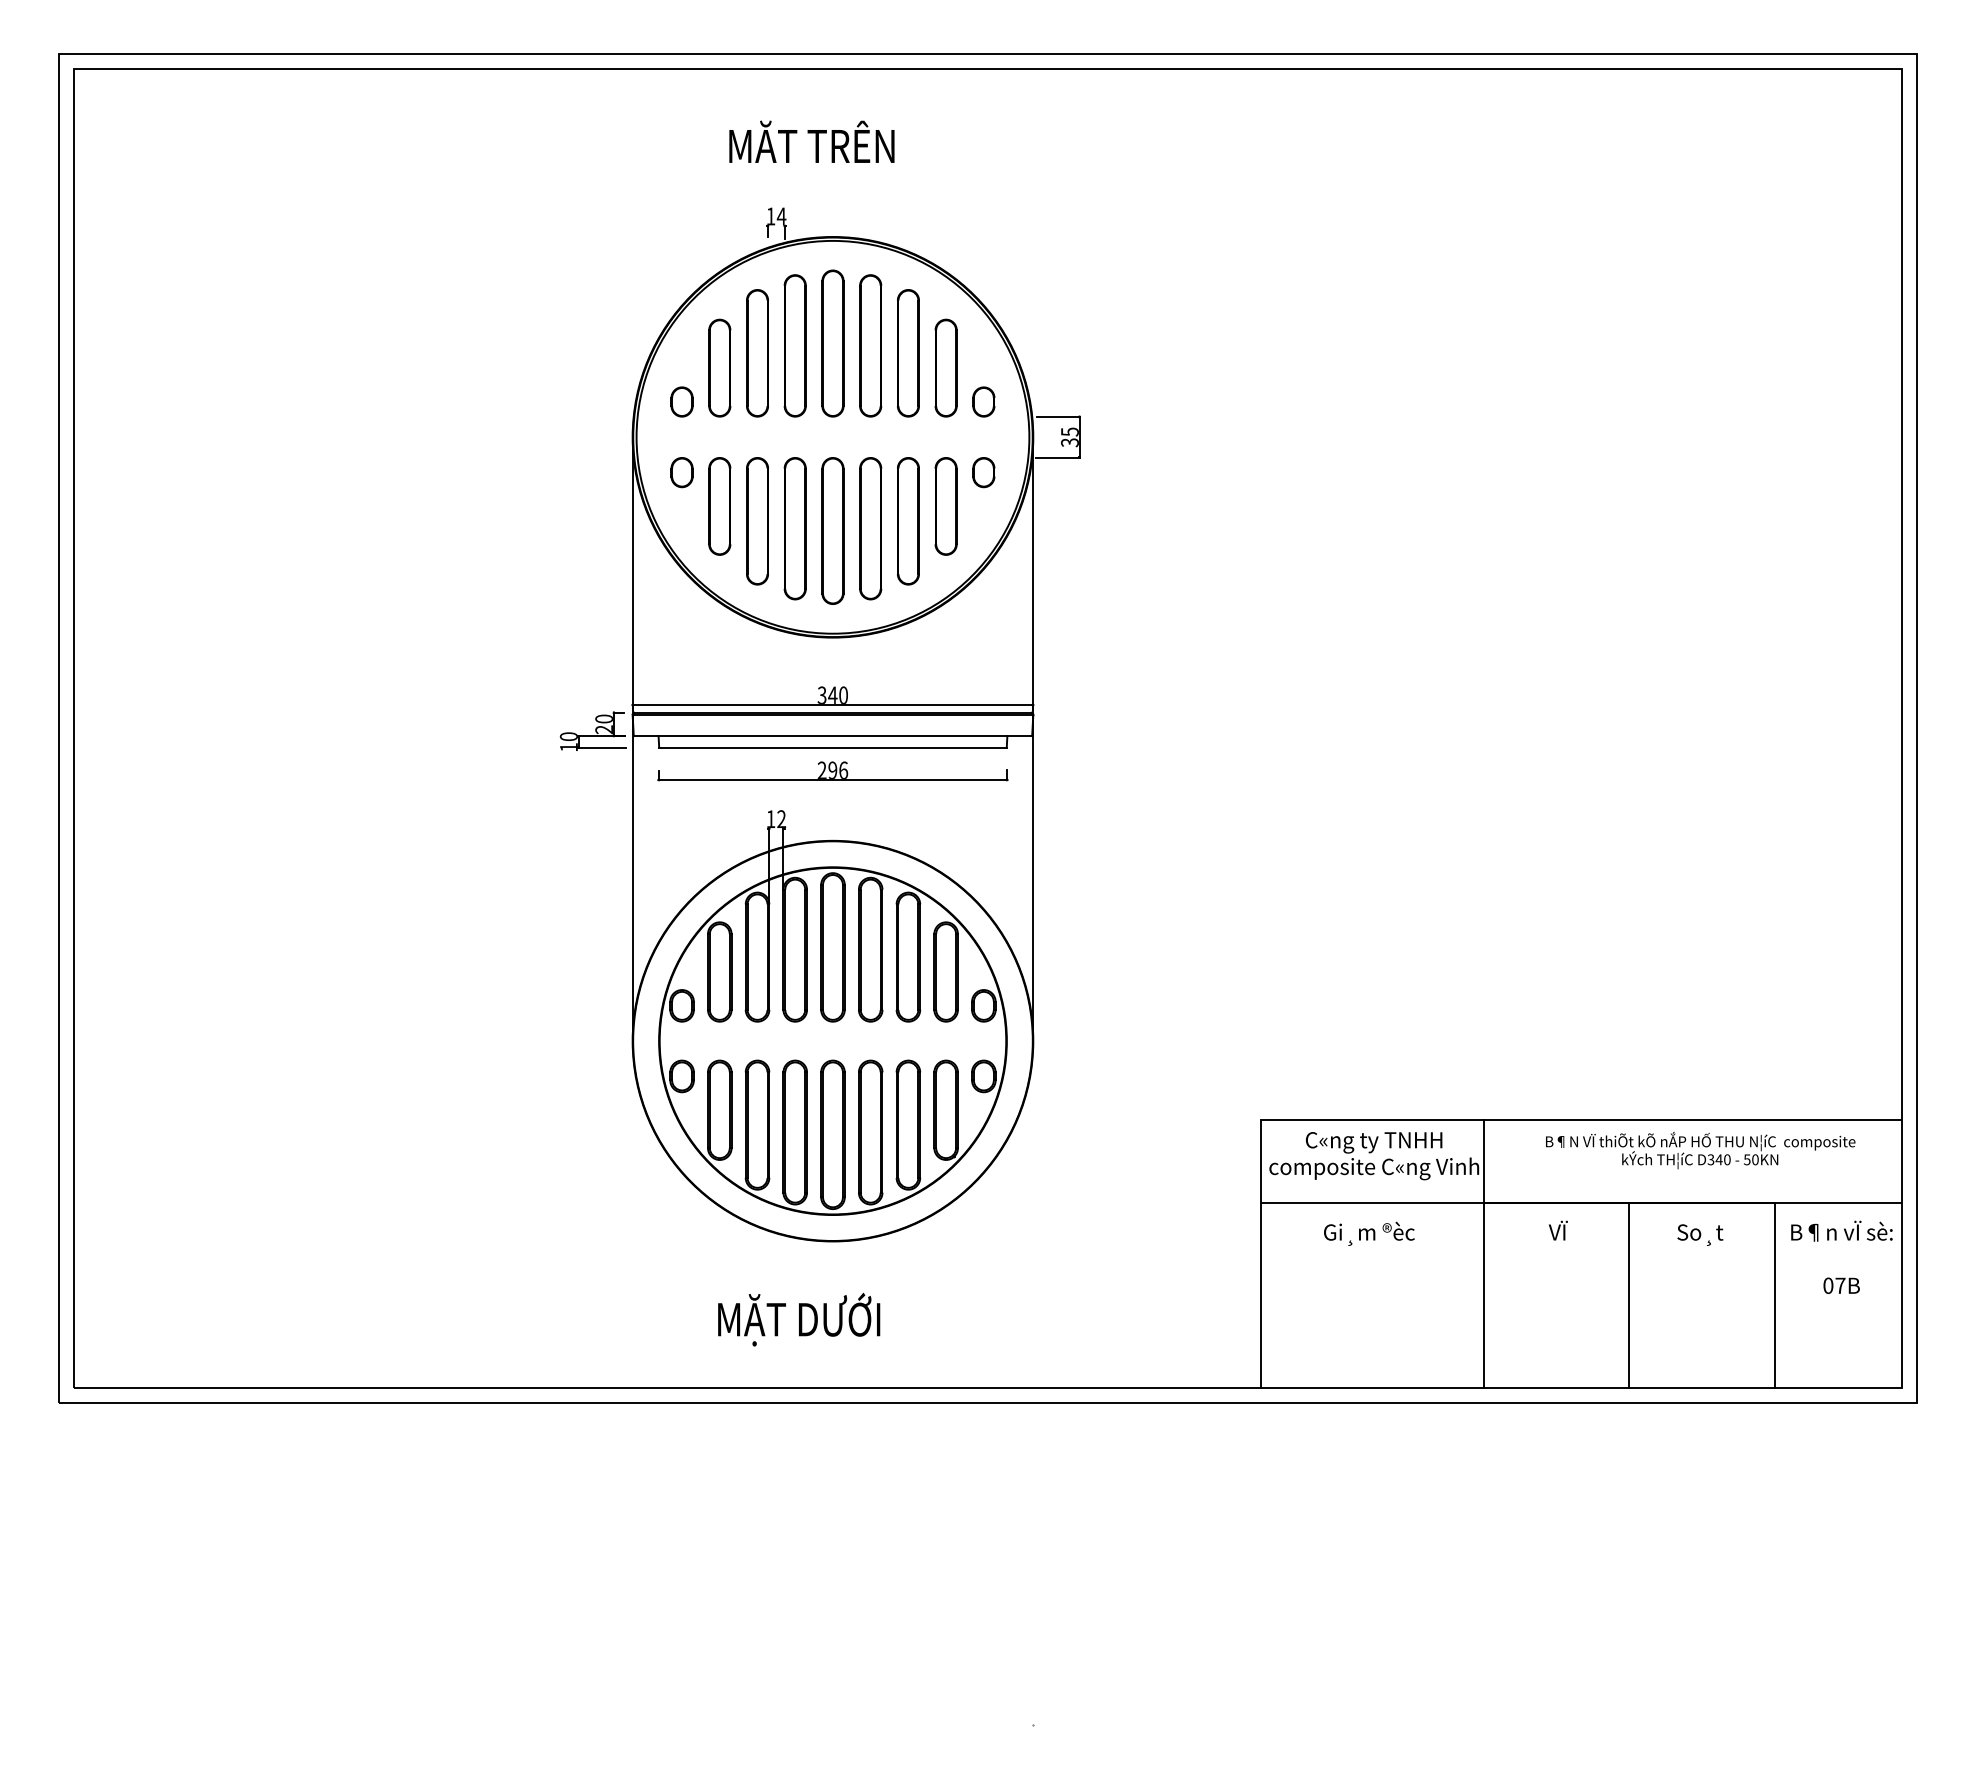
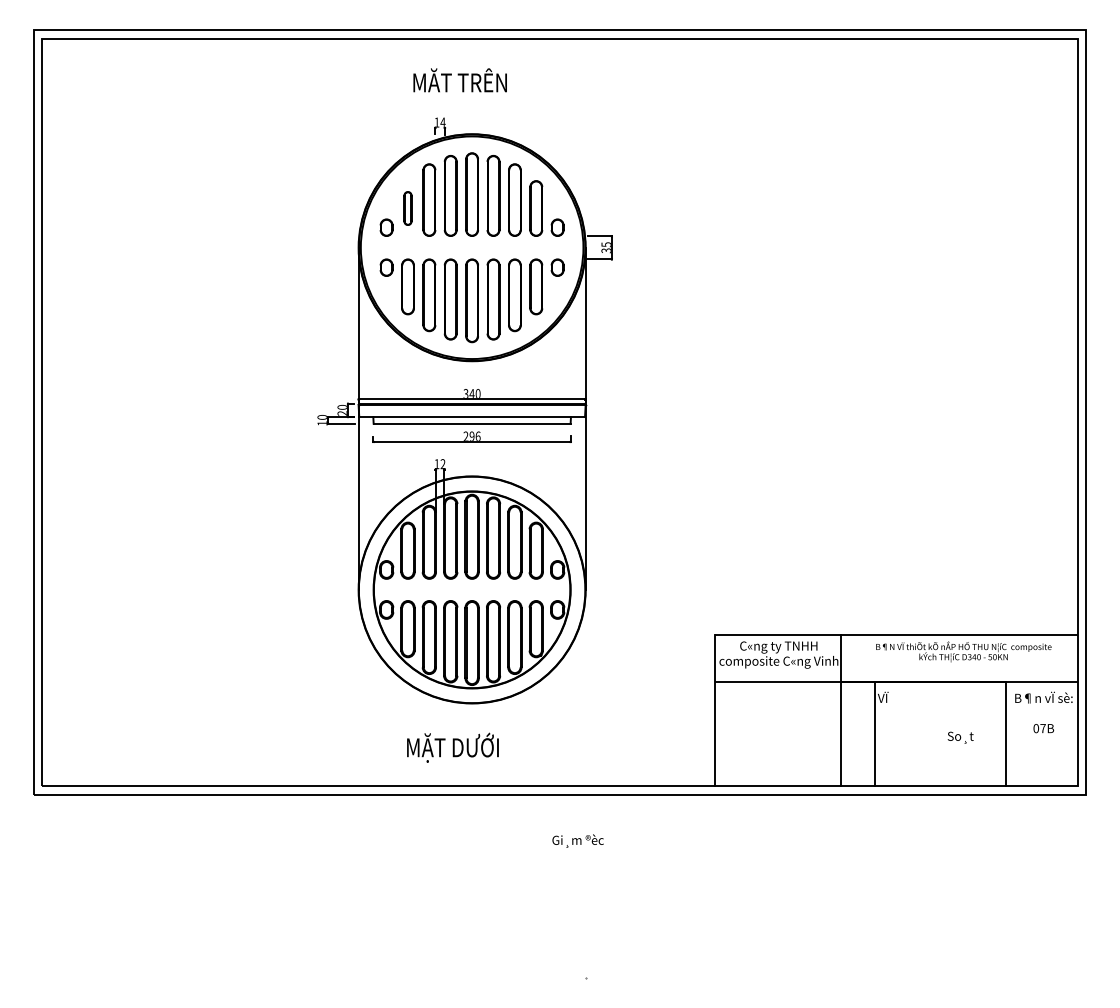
part: (718, 368) -> (407, 208), size x0.6
text: (1368, 1232) -> (577, 840), moved
text: (1700, 1234) -> (960, 737), moved
line: (1629, 1294) -> (874, 733), moved

